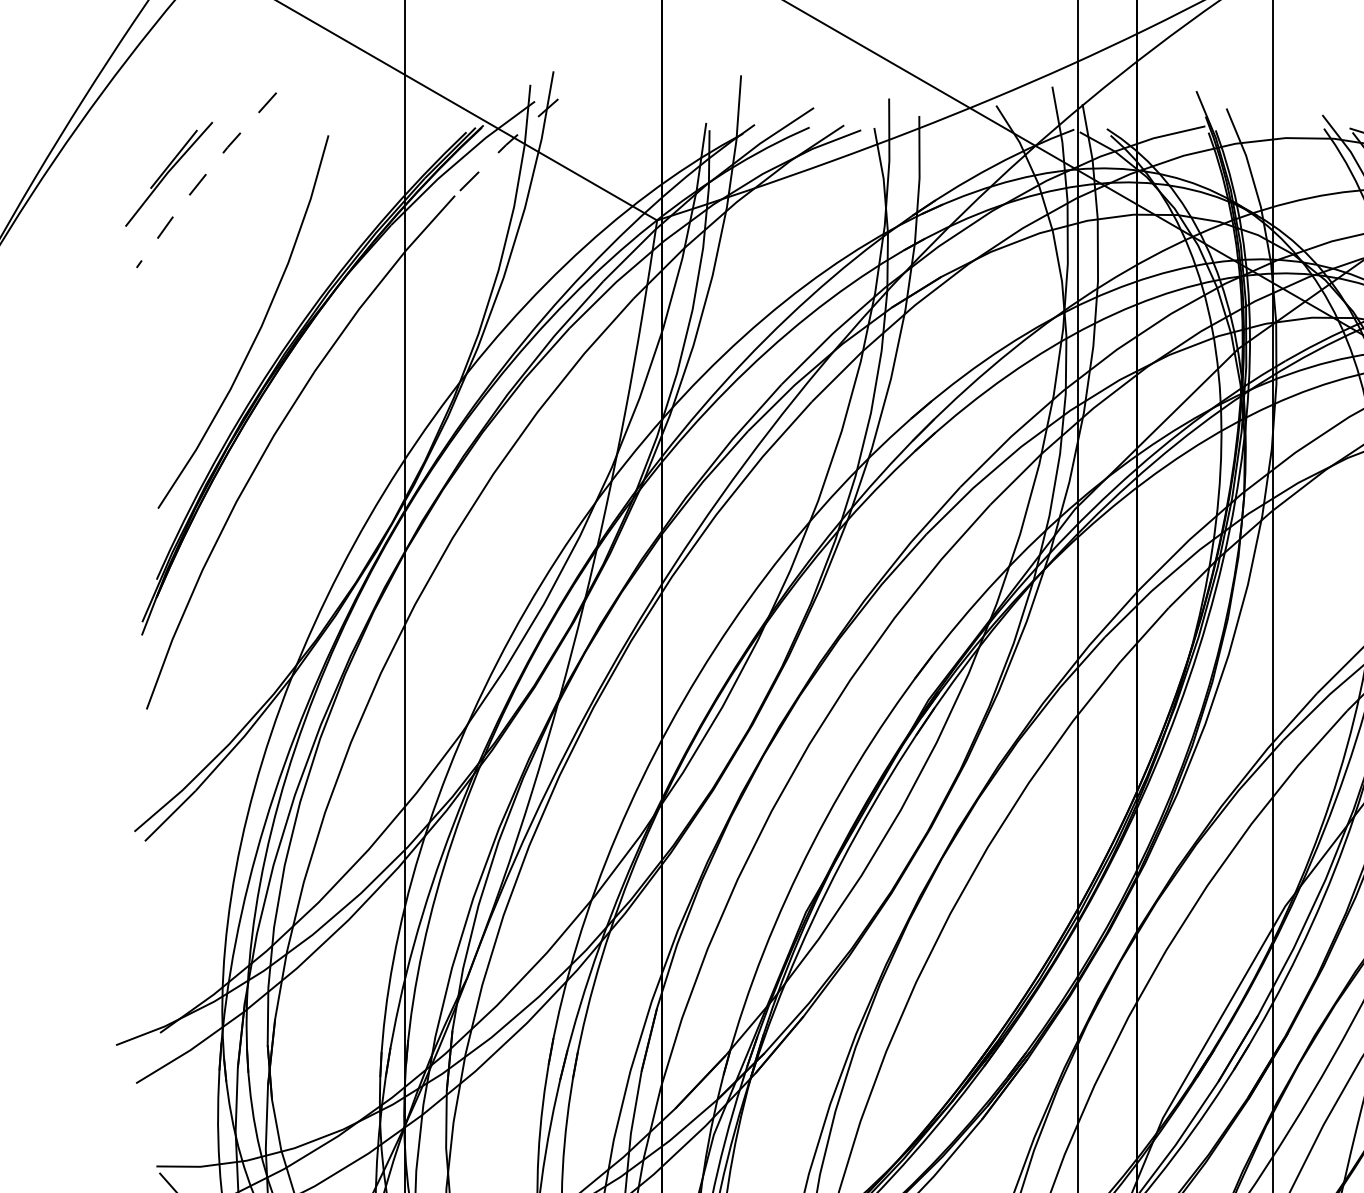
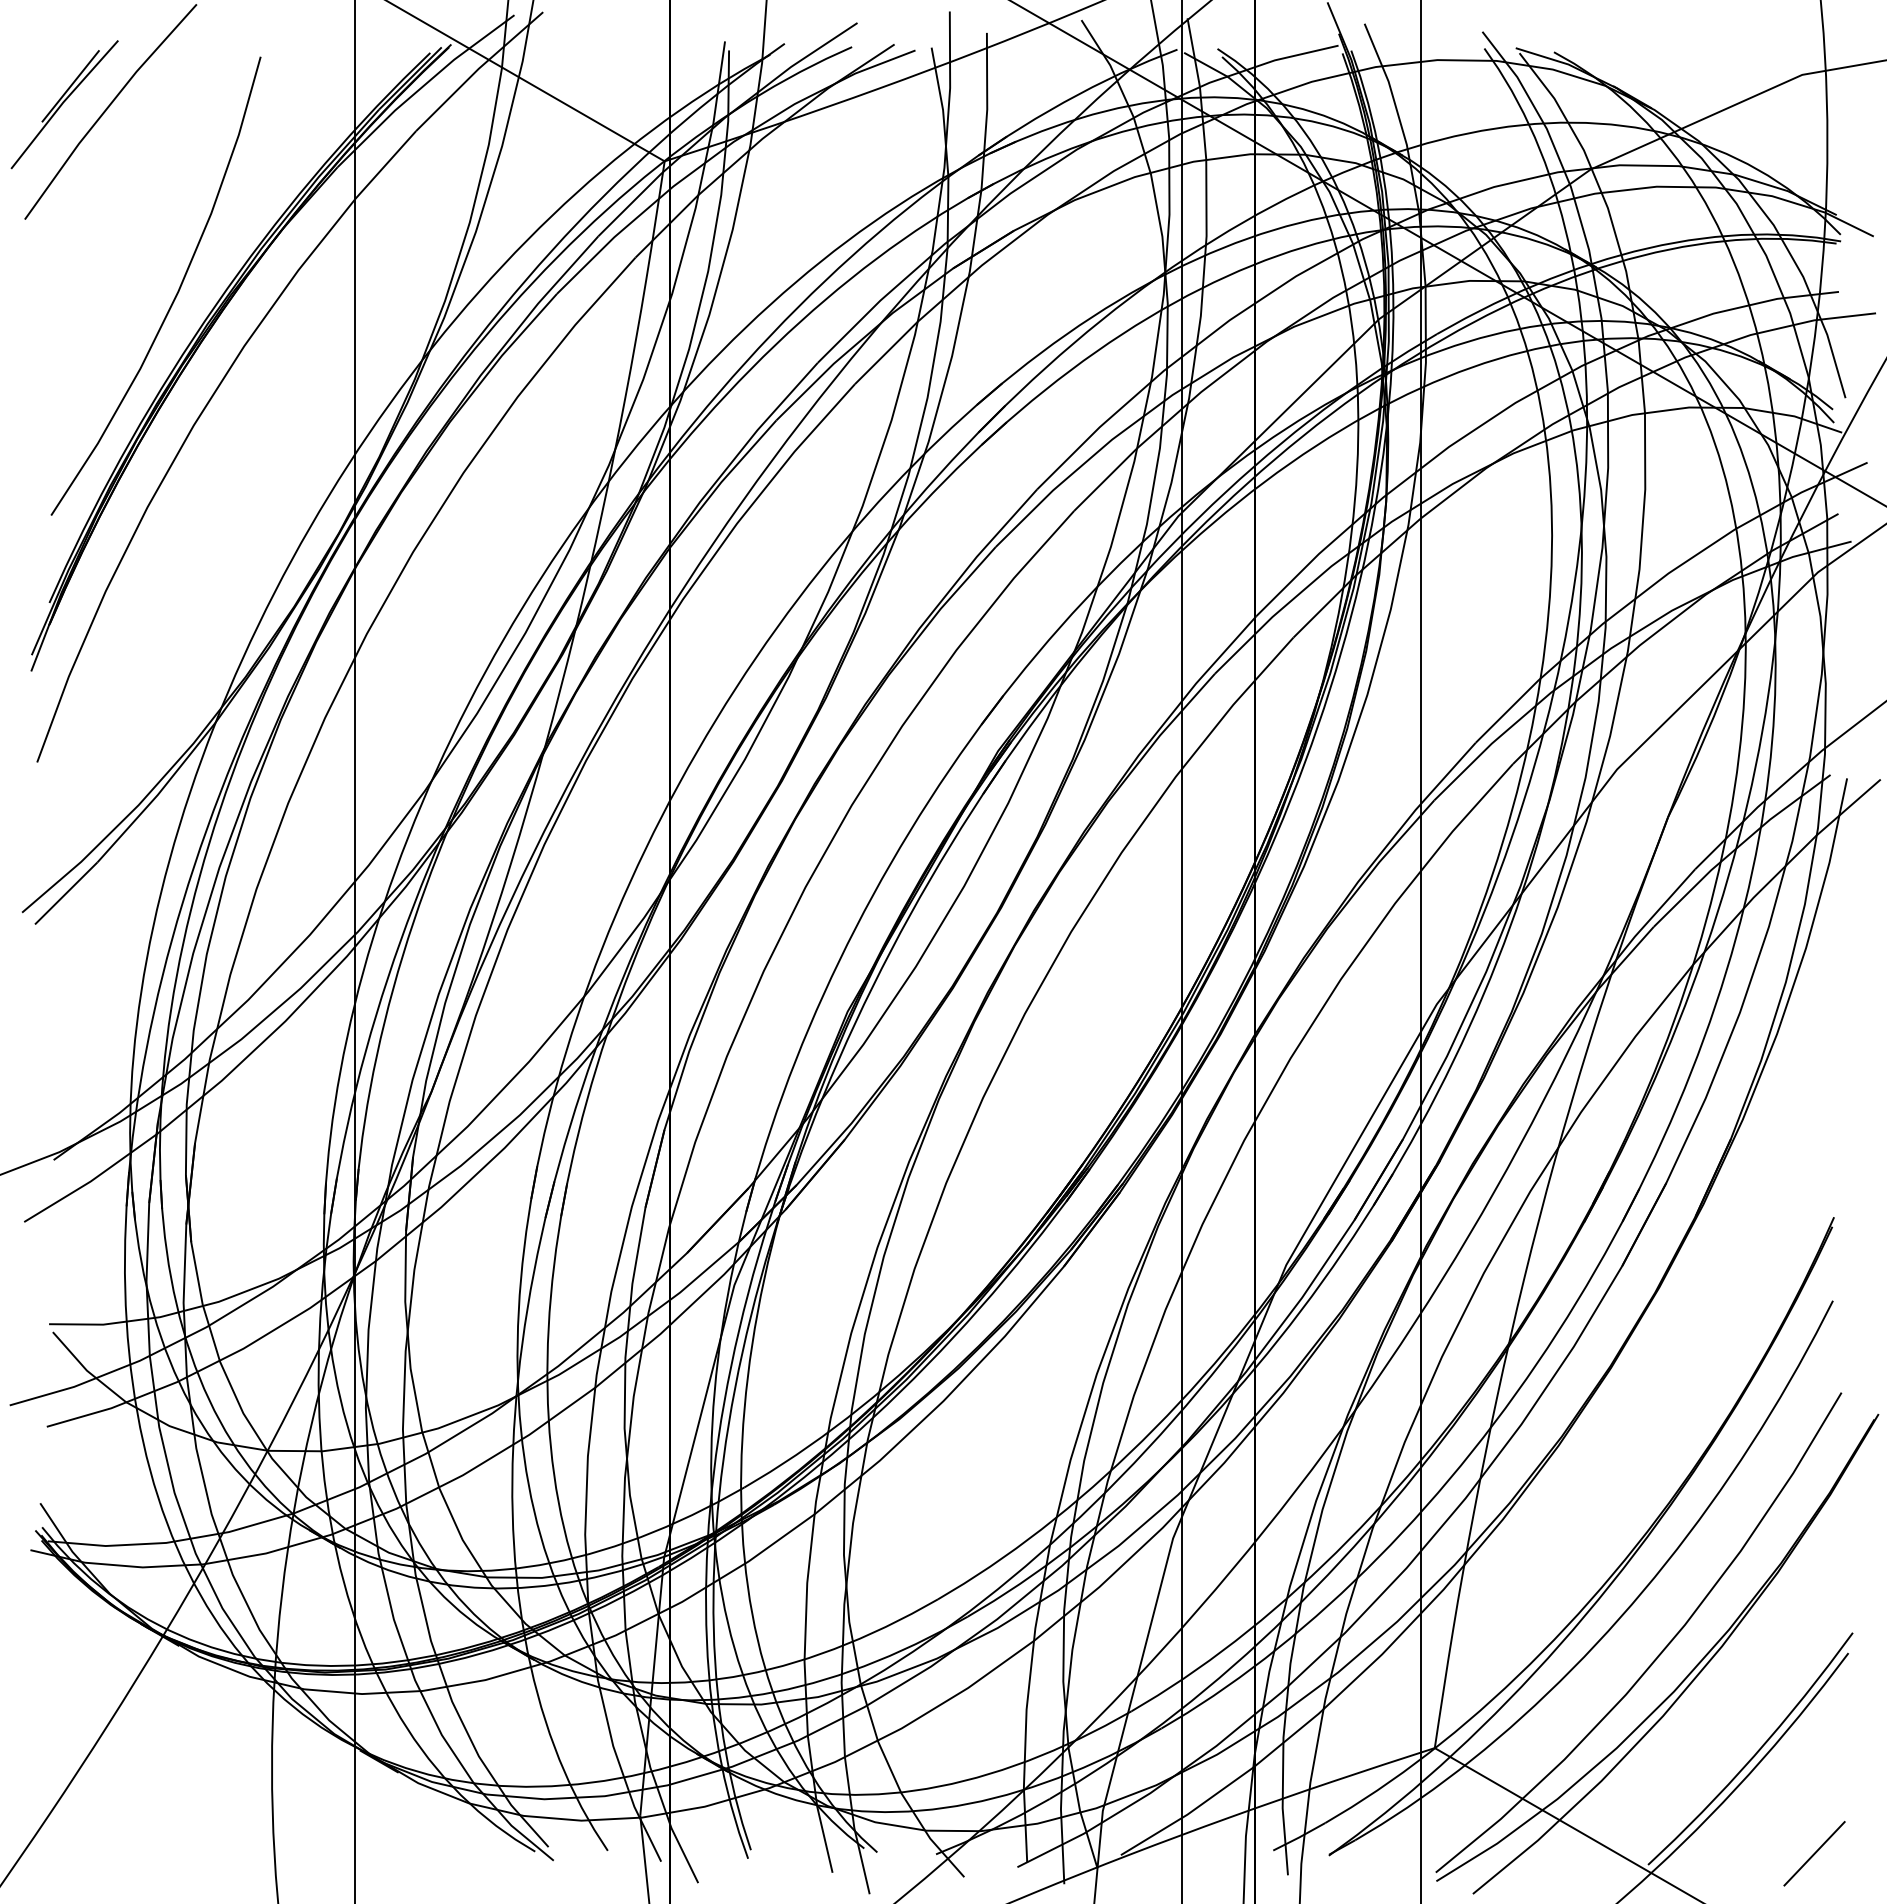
line: (505, 145) -> (478, 69), dashed -> solid
line: (203, 177) -> (106, 108), dashed -> solid

